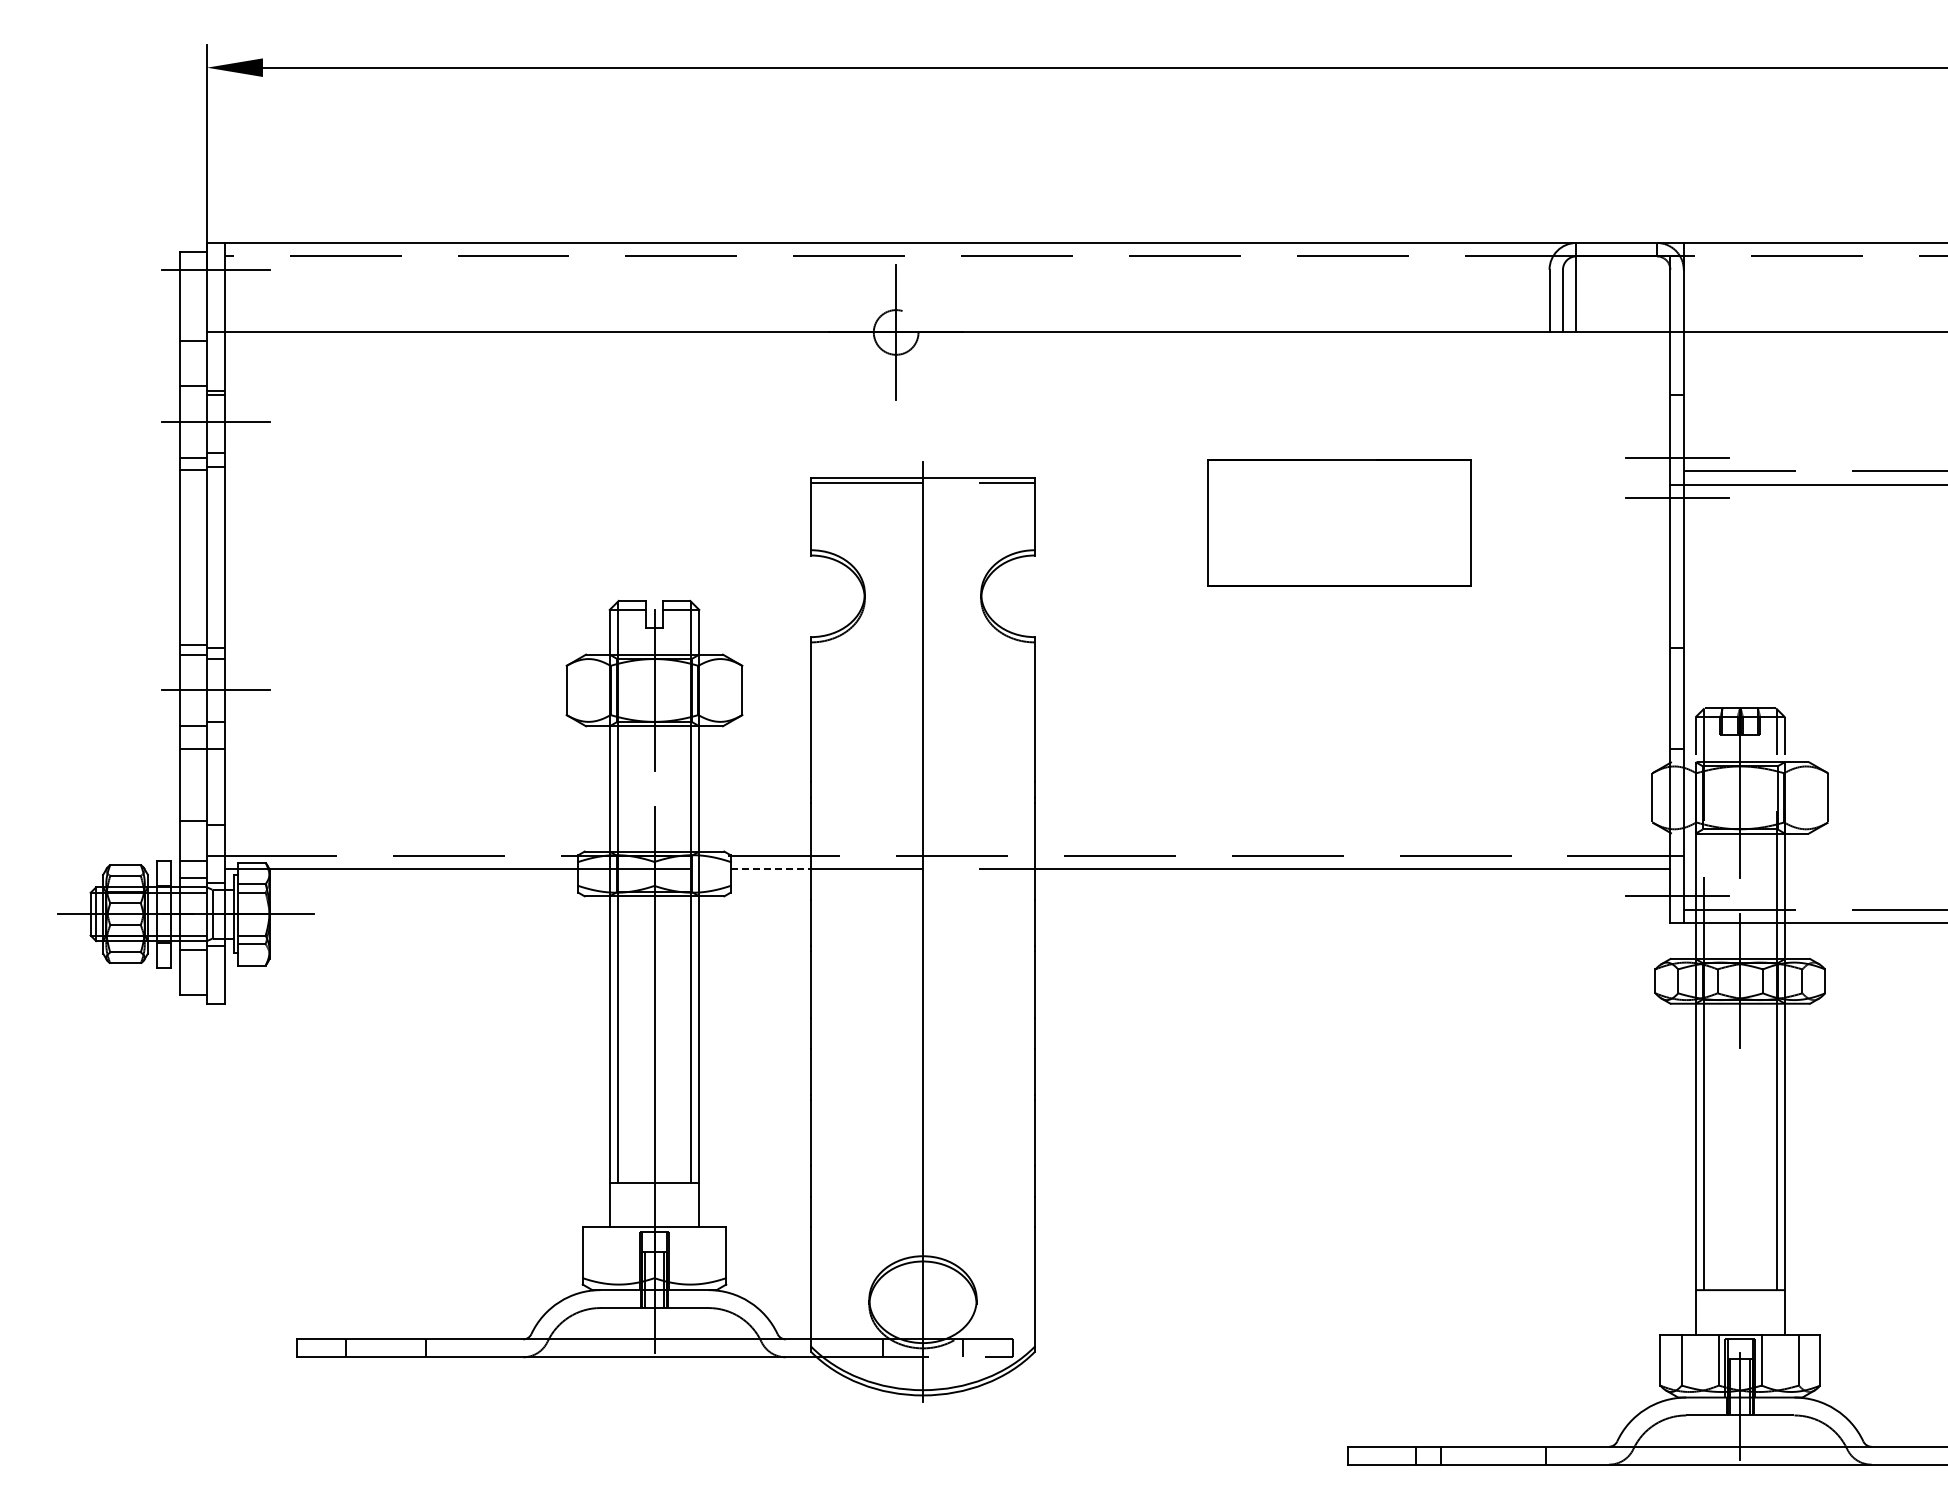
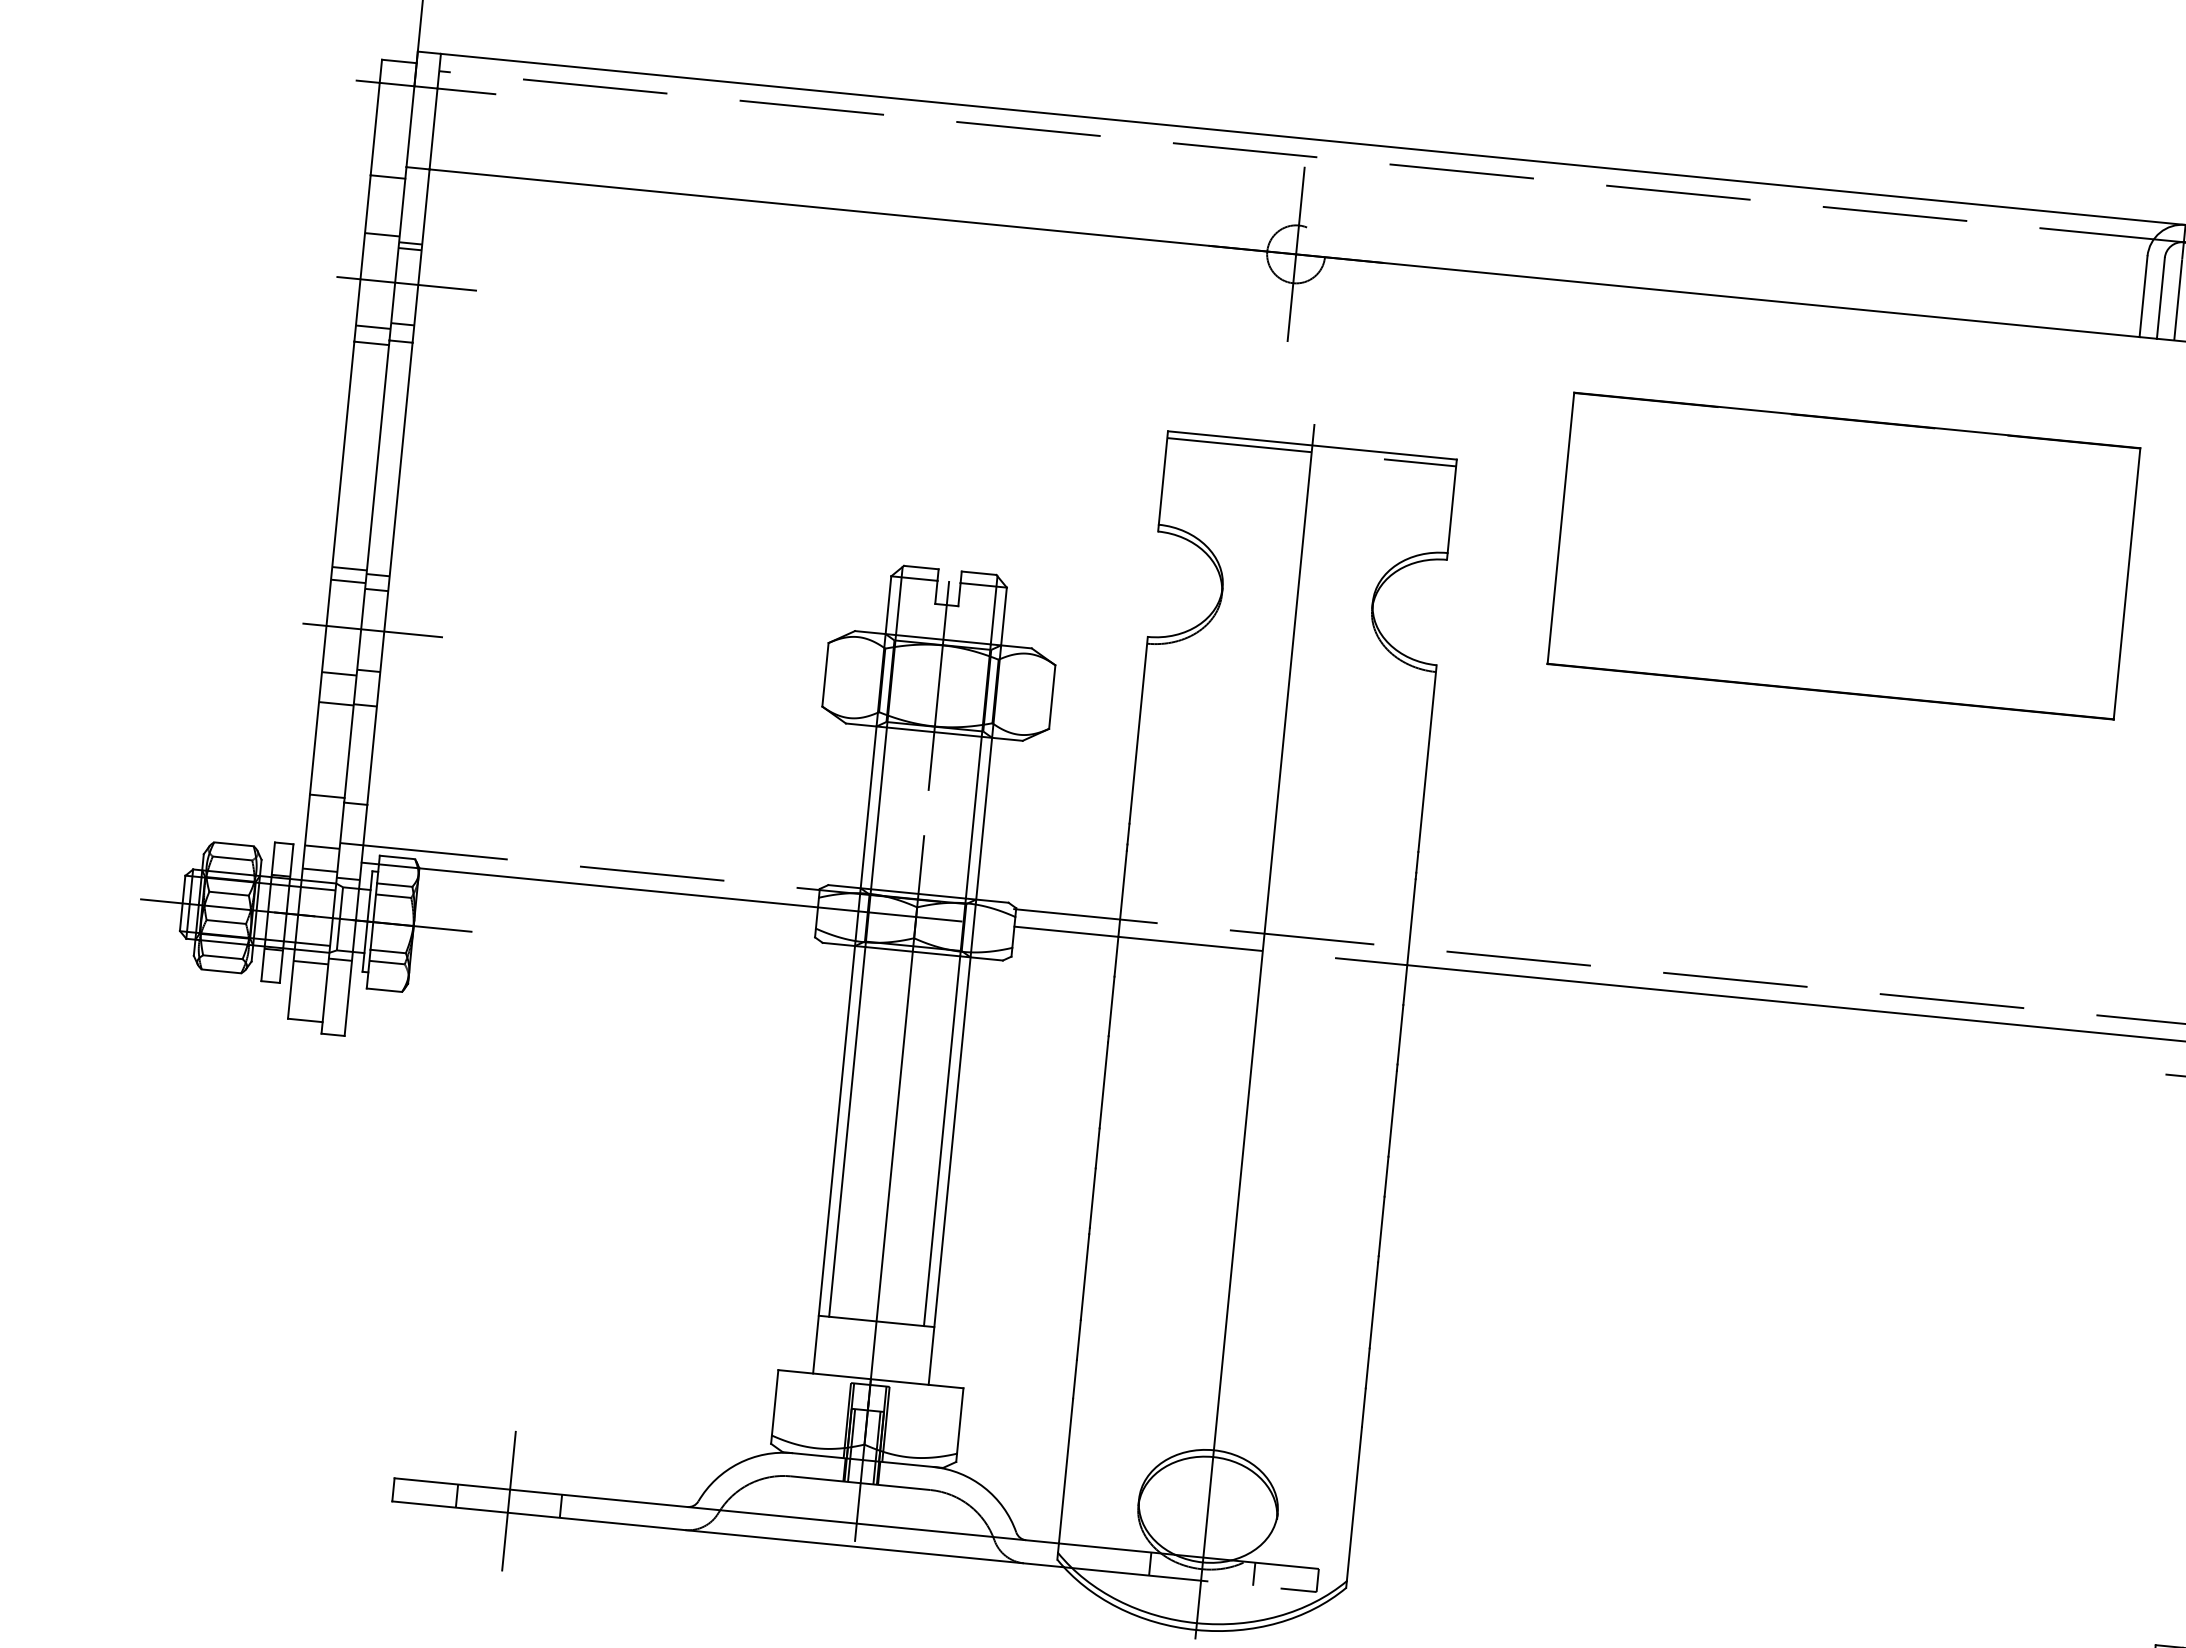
part: (1339, 522) -> (1844, 555), size x1.67
line: (771, 869) -> (1067, 931), dashed -> solid
line: (386, 1348) -> (509, 1501), added

